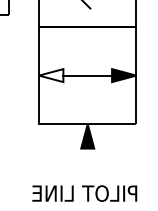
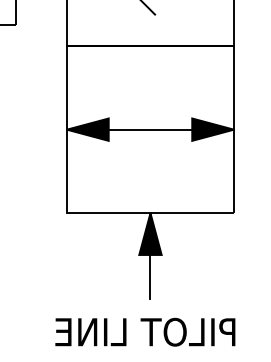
fill: (51, 75) -> (88, 129), added
line: (87, 161) -> (150, 277), added

